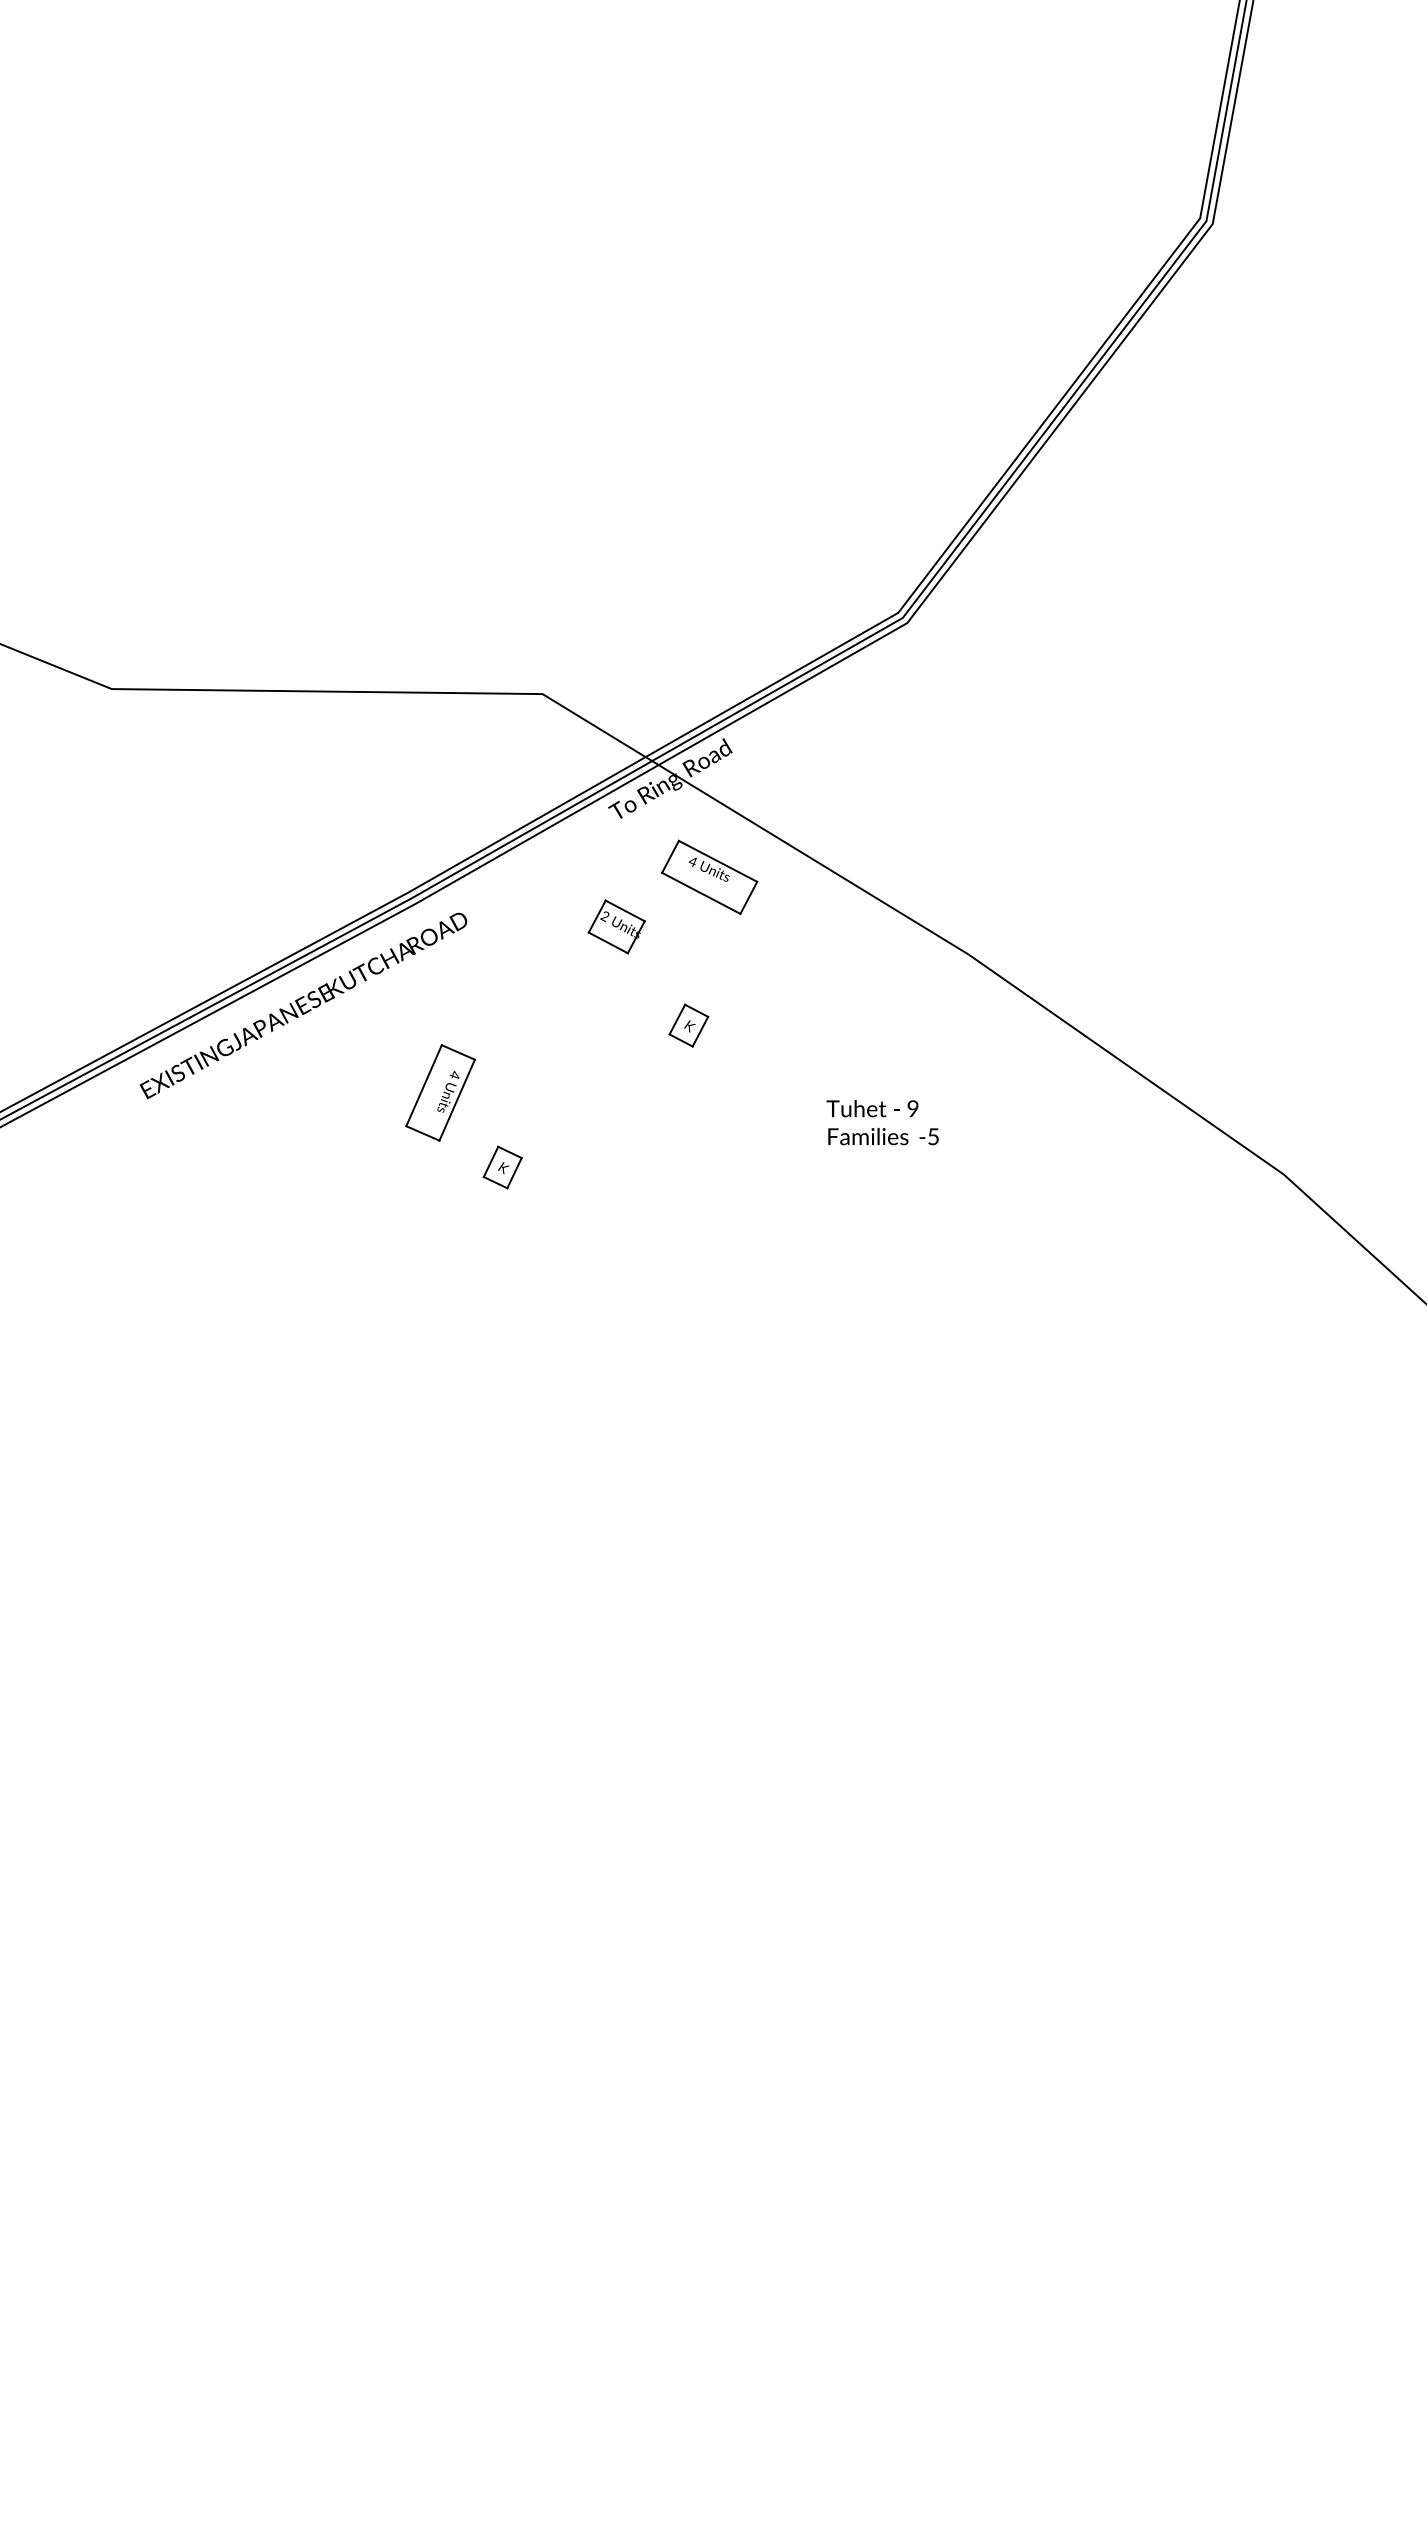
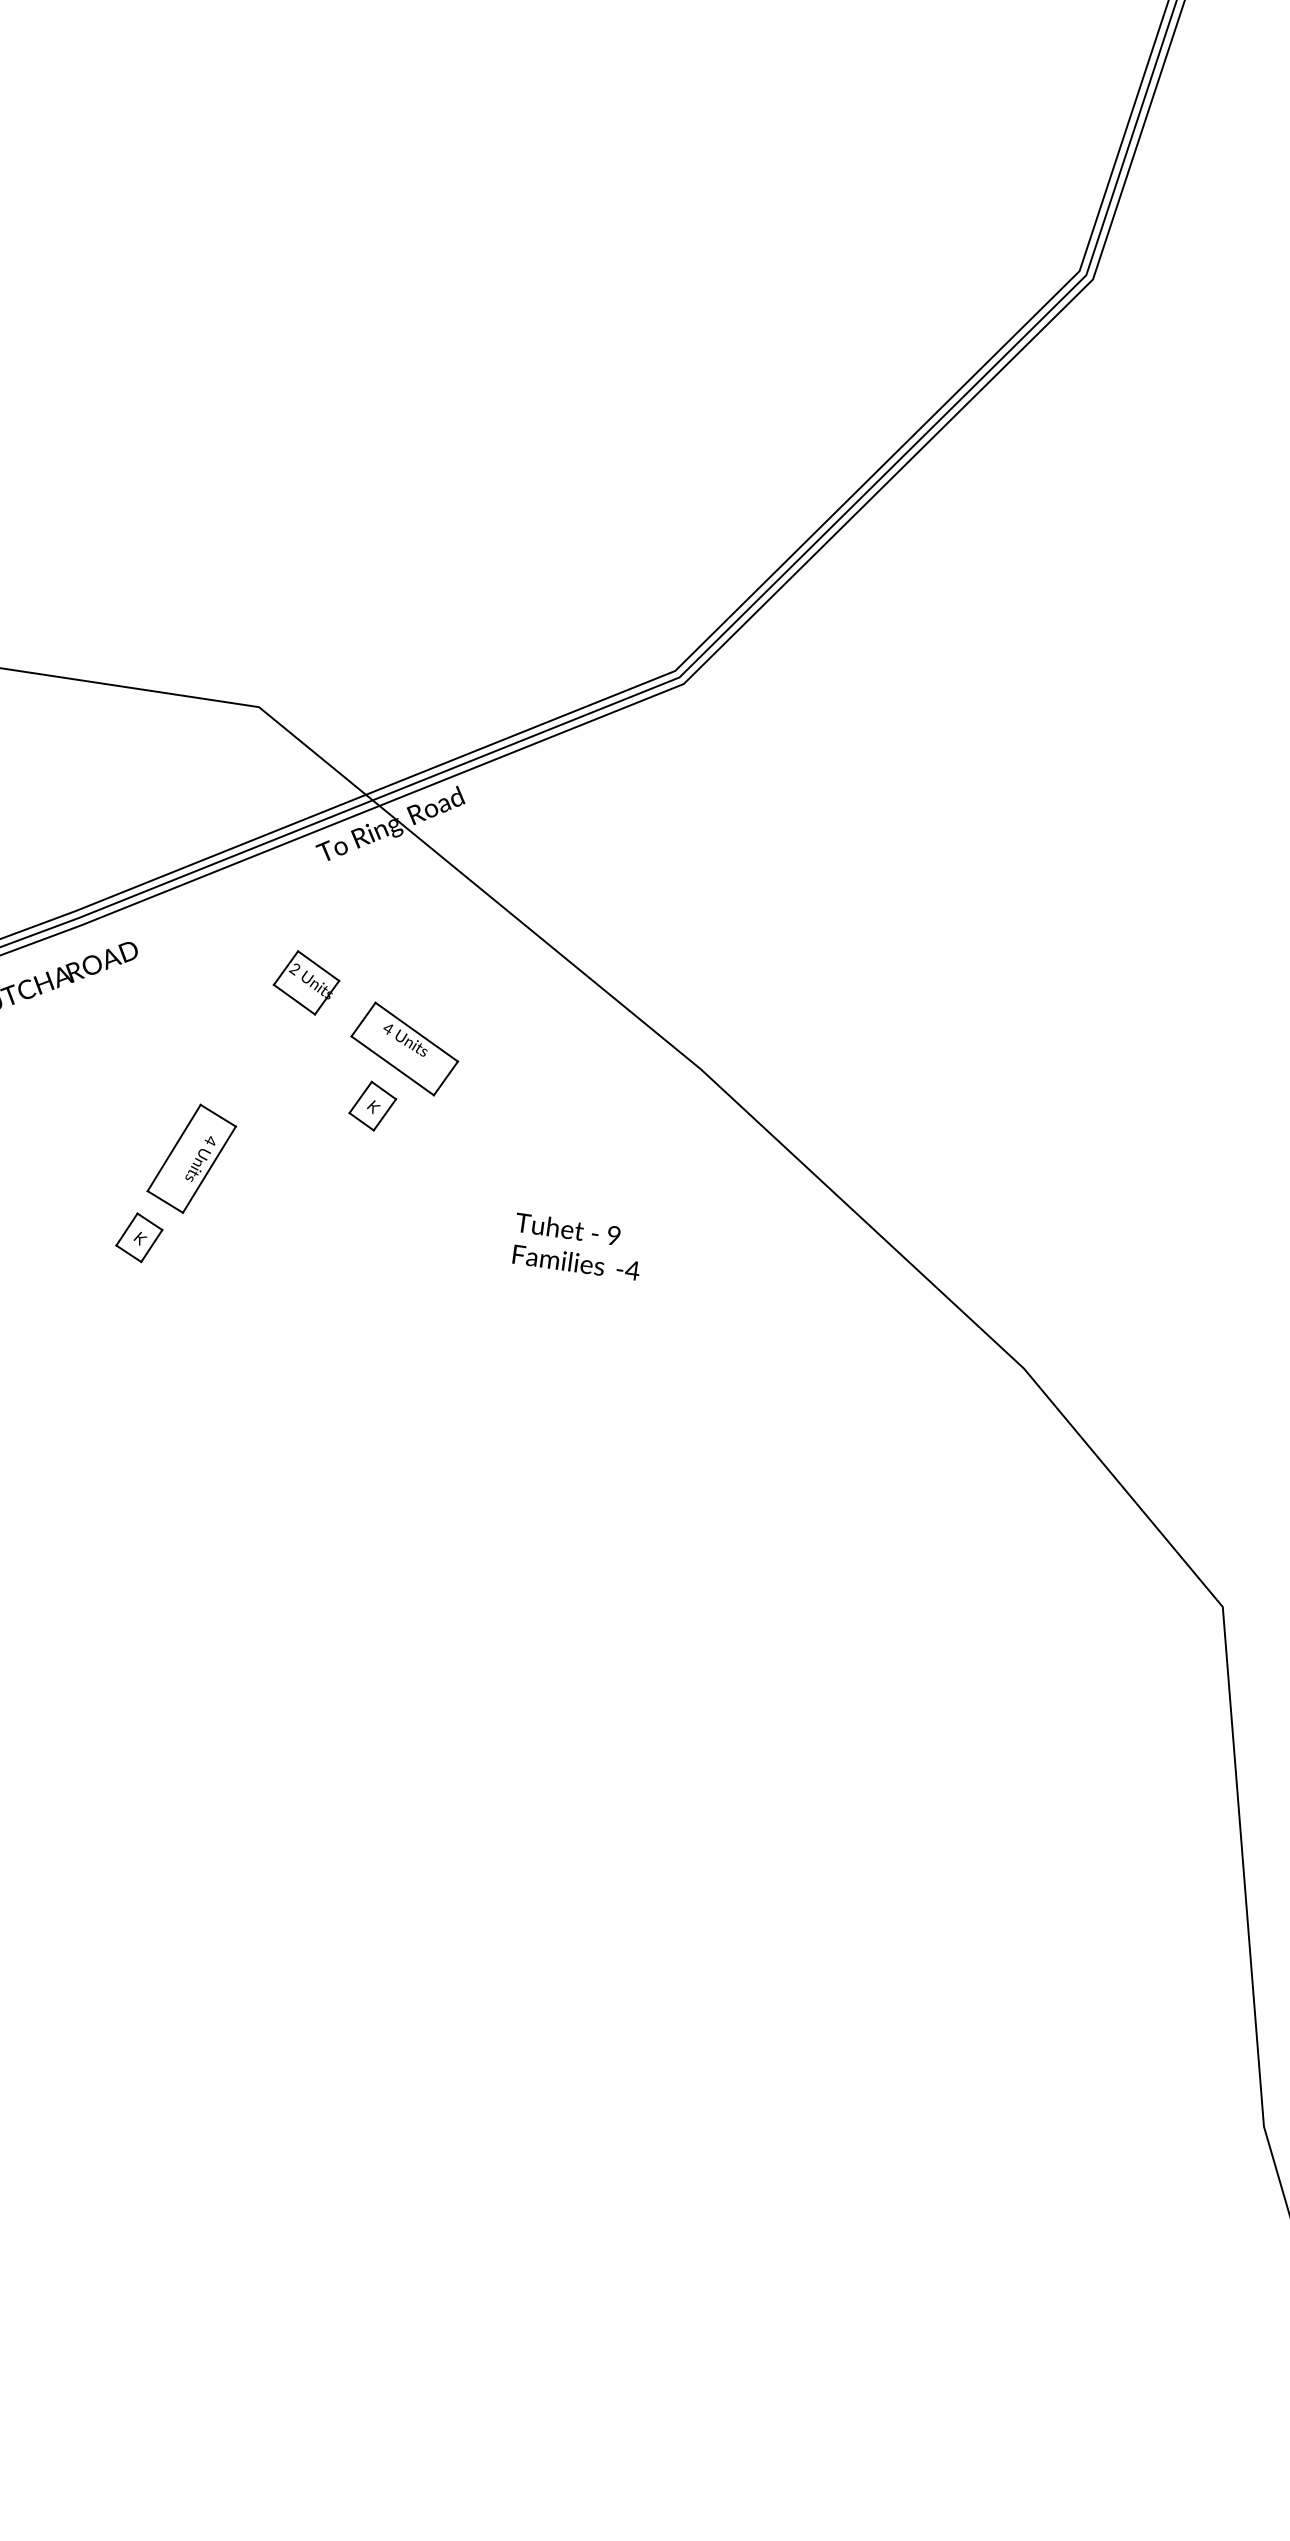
part: (709, 876) -> (404, 1048), moved
part: (440, 1092) -> (191, 1158), moved
text: (933, 1136) -> (632, 1270), -5 -> -4

